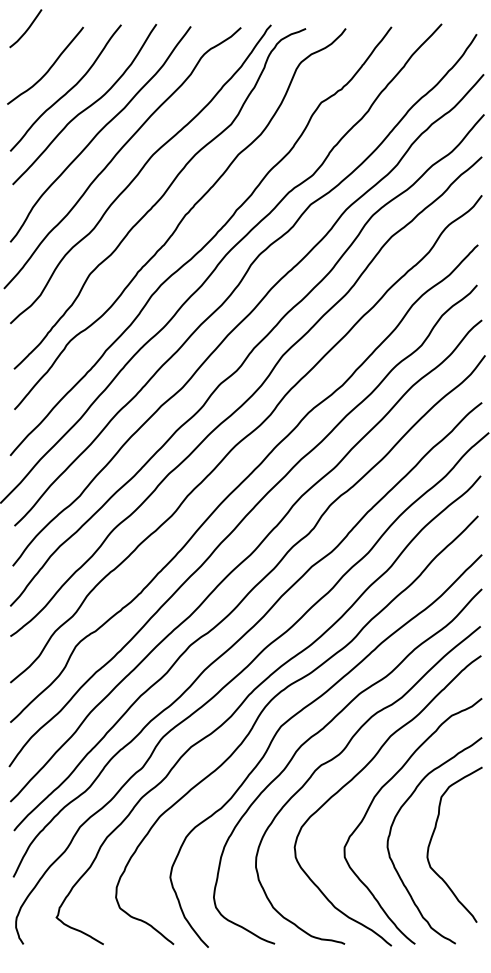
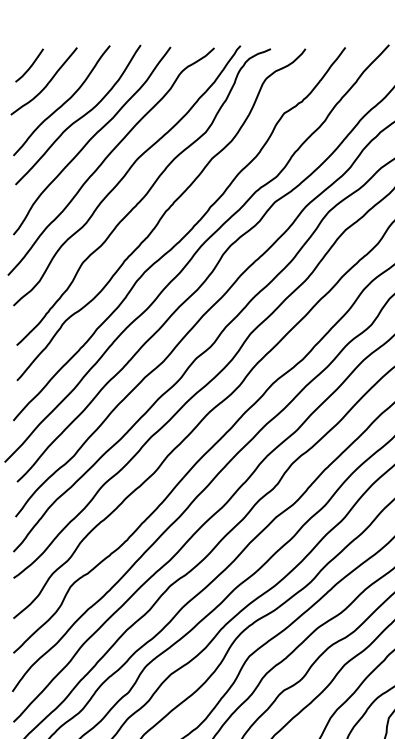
curve: (26, 29) -> (30, 66), moved

